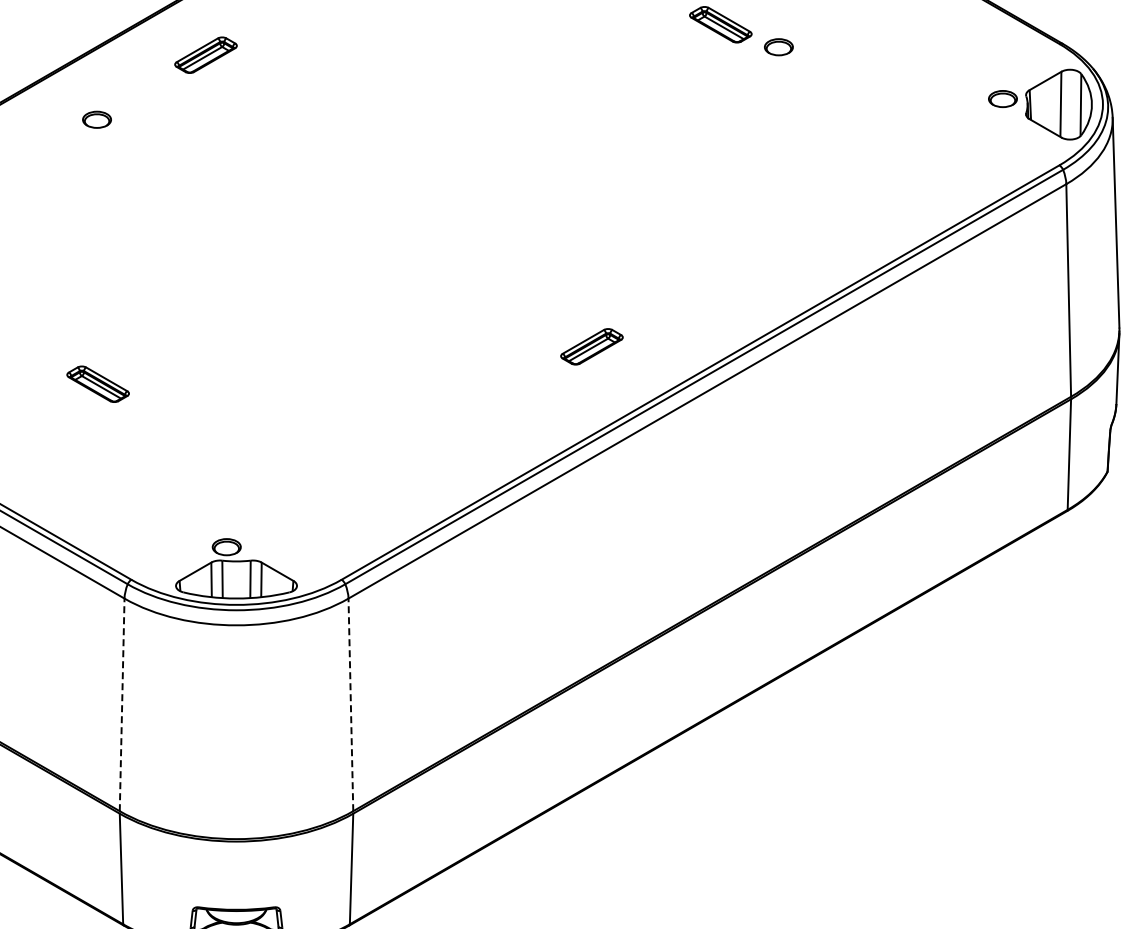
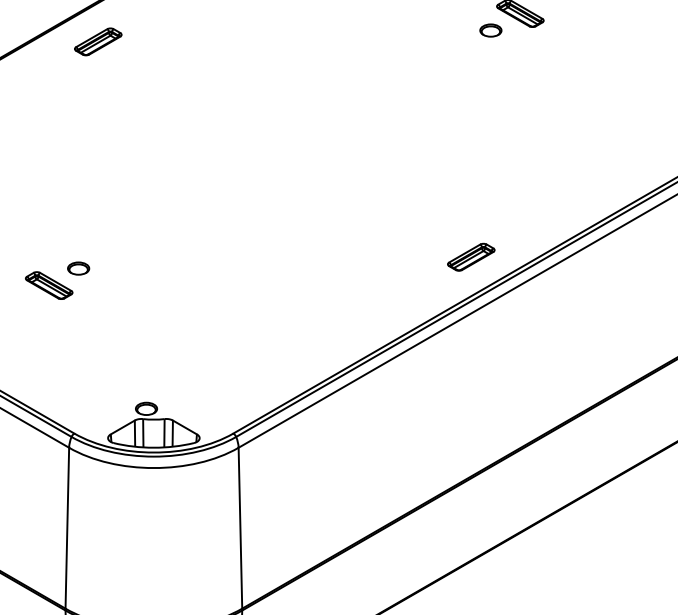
part: (778, 47) -> (490, 30), moved
part: (205, 54) -> (97, 41), moved
part: (96, 119) -> (78, 268), moved
part: (591, 346) -> (470, 257), moved
line: (122, 704) -> (67, 527), dashed -> solid
line: (350, 704) -> (240, 527), dashed -> solid

